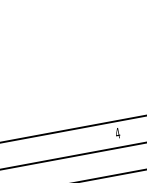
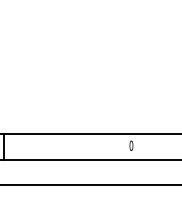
text: (117, 132) -> (131, 145), 4 -> 0

